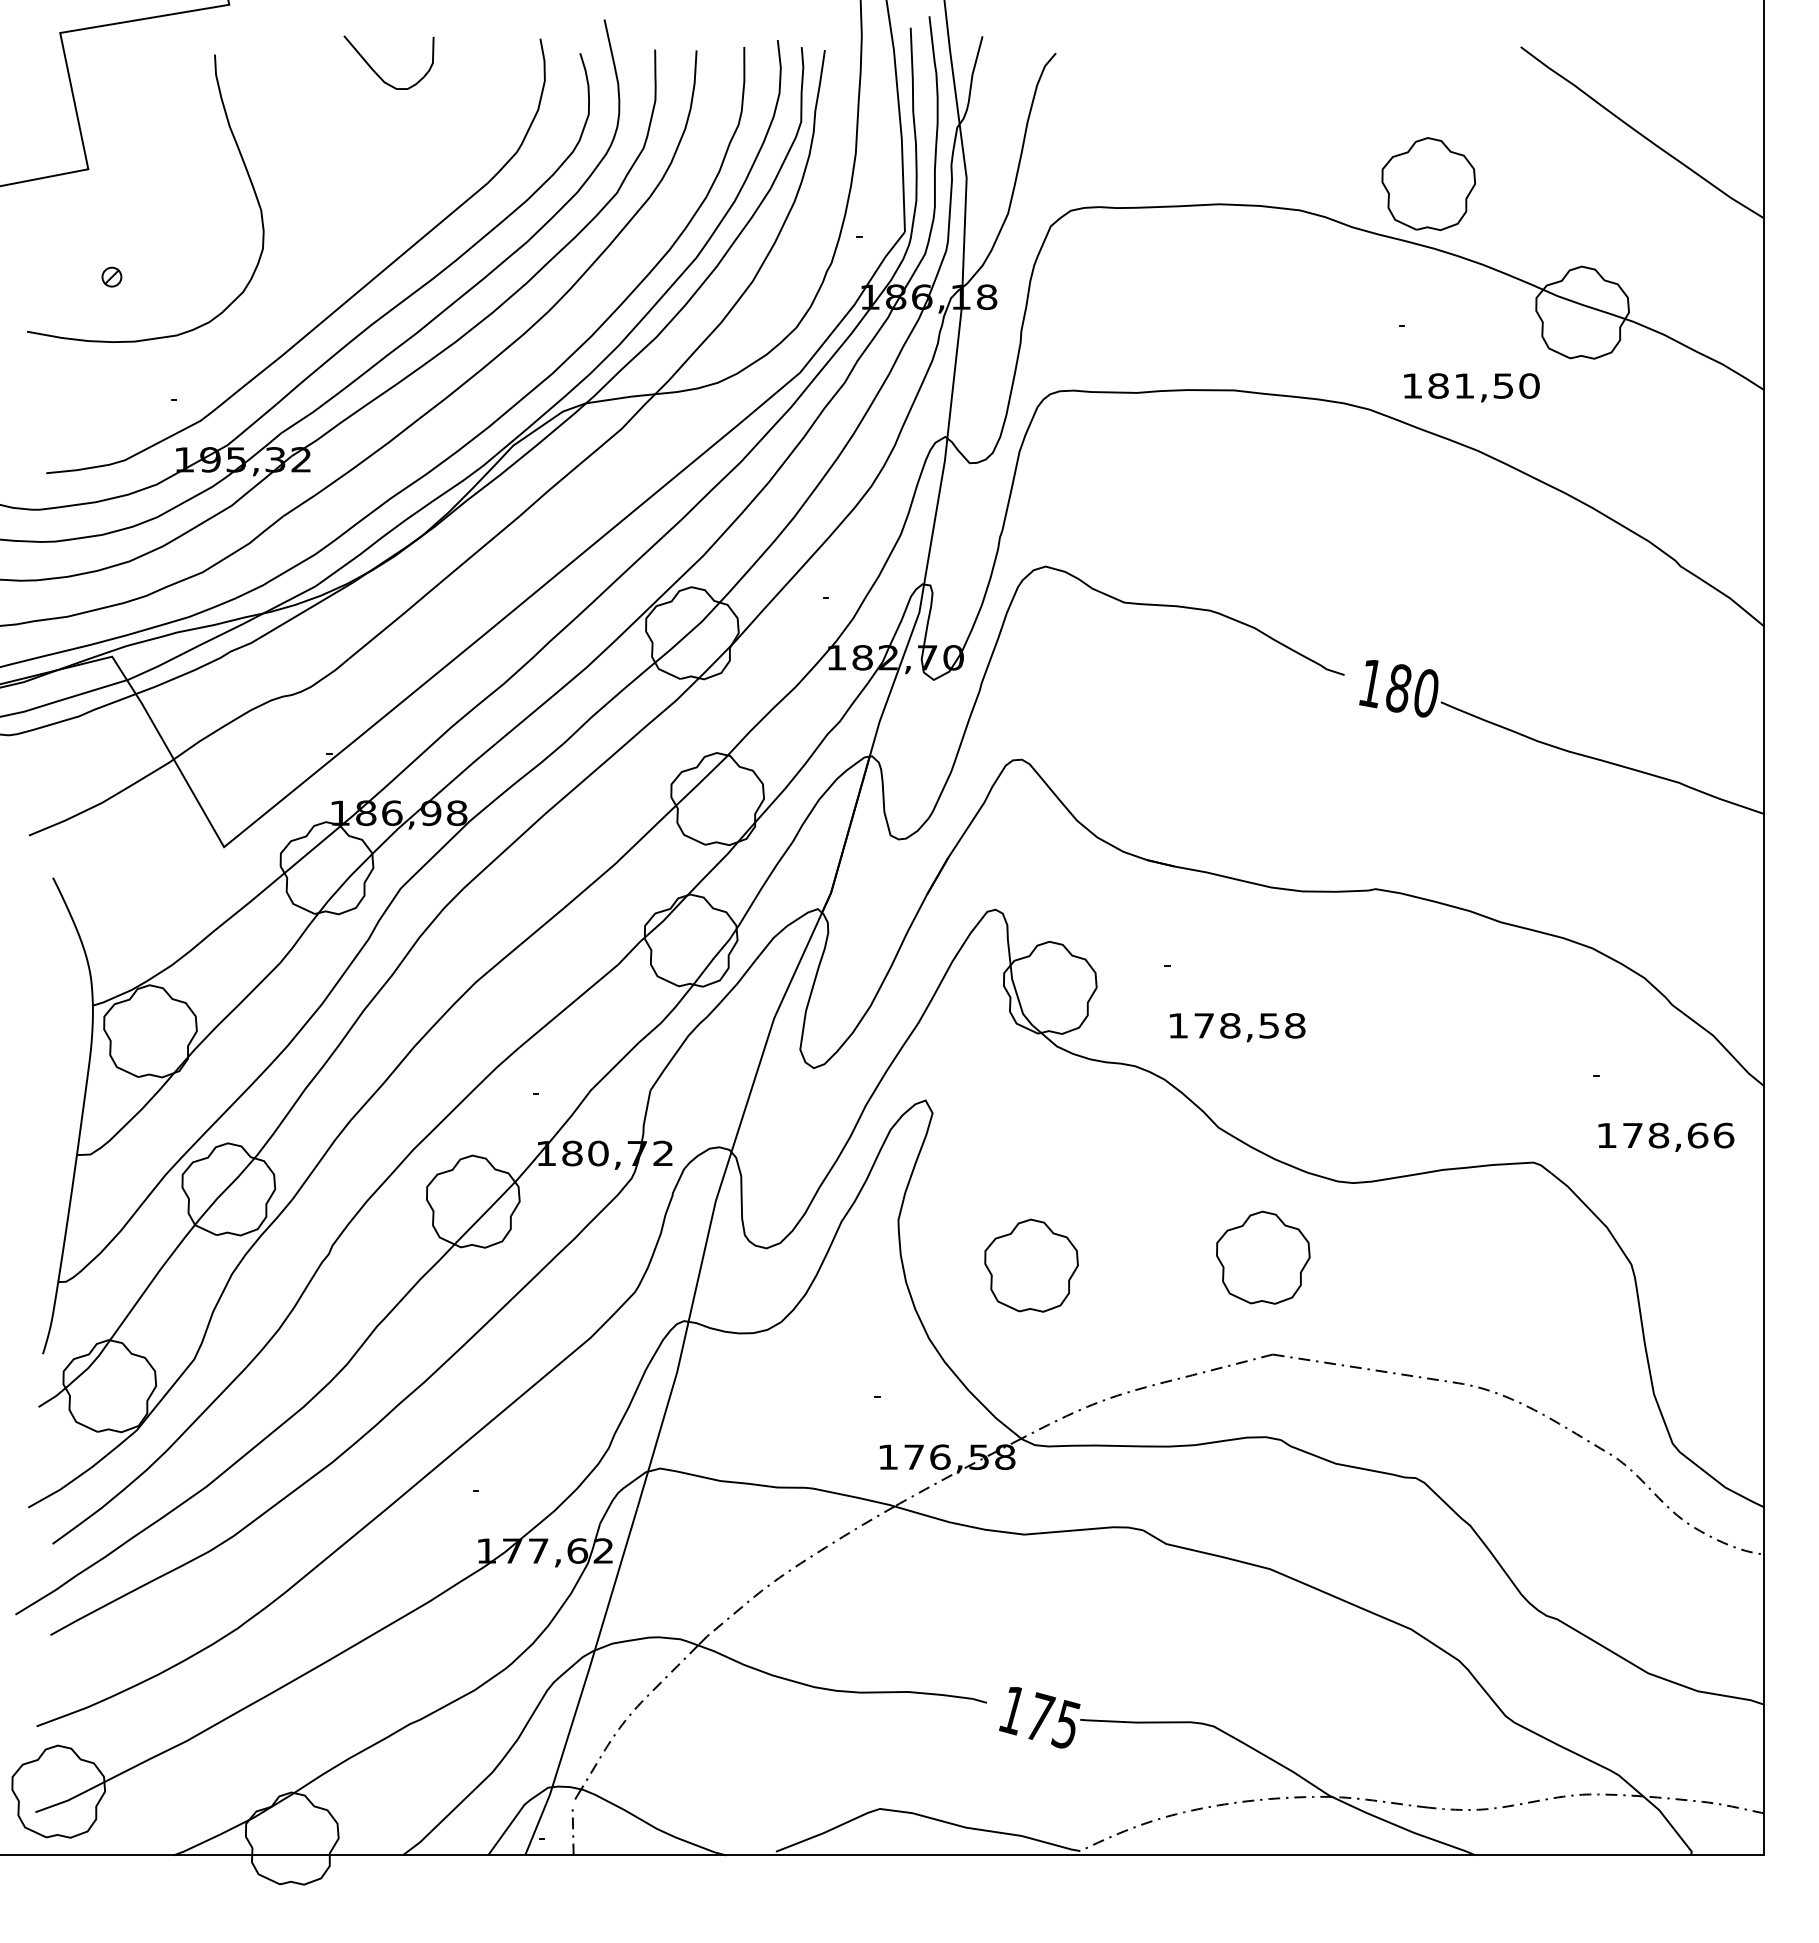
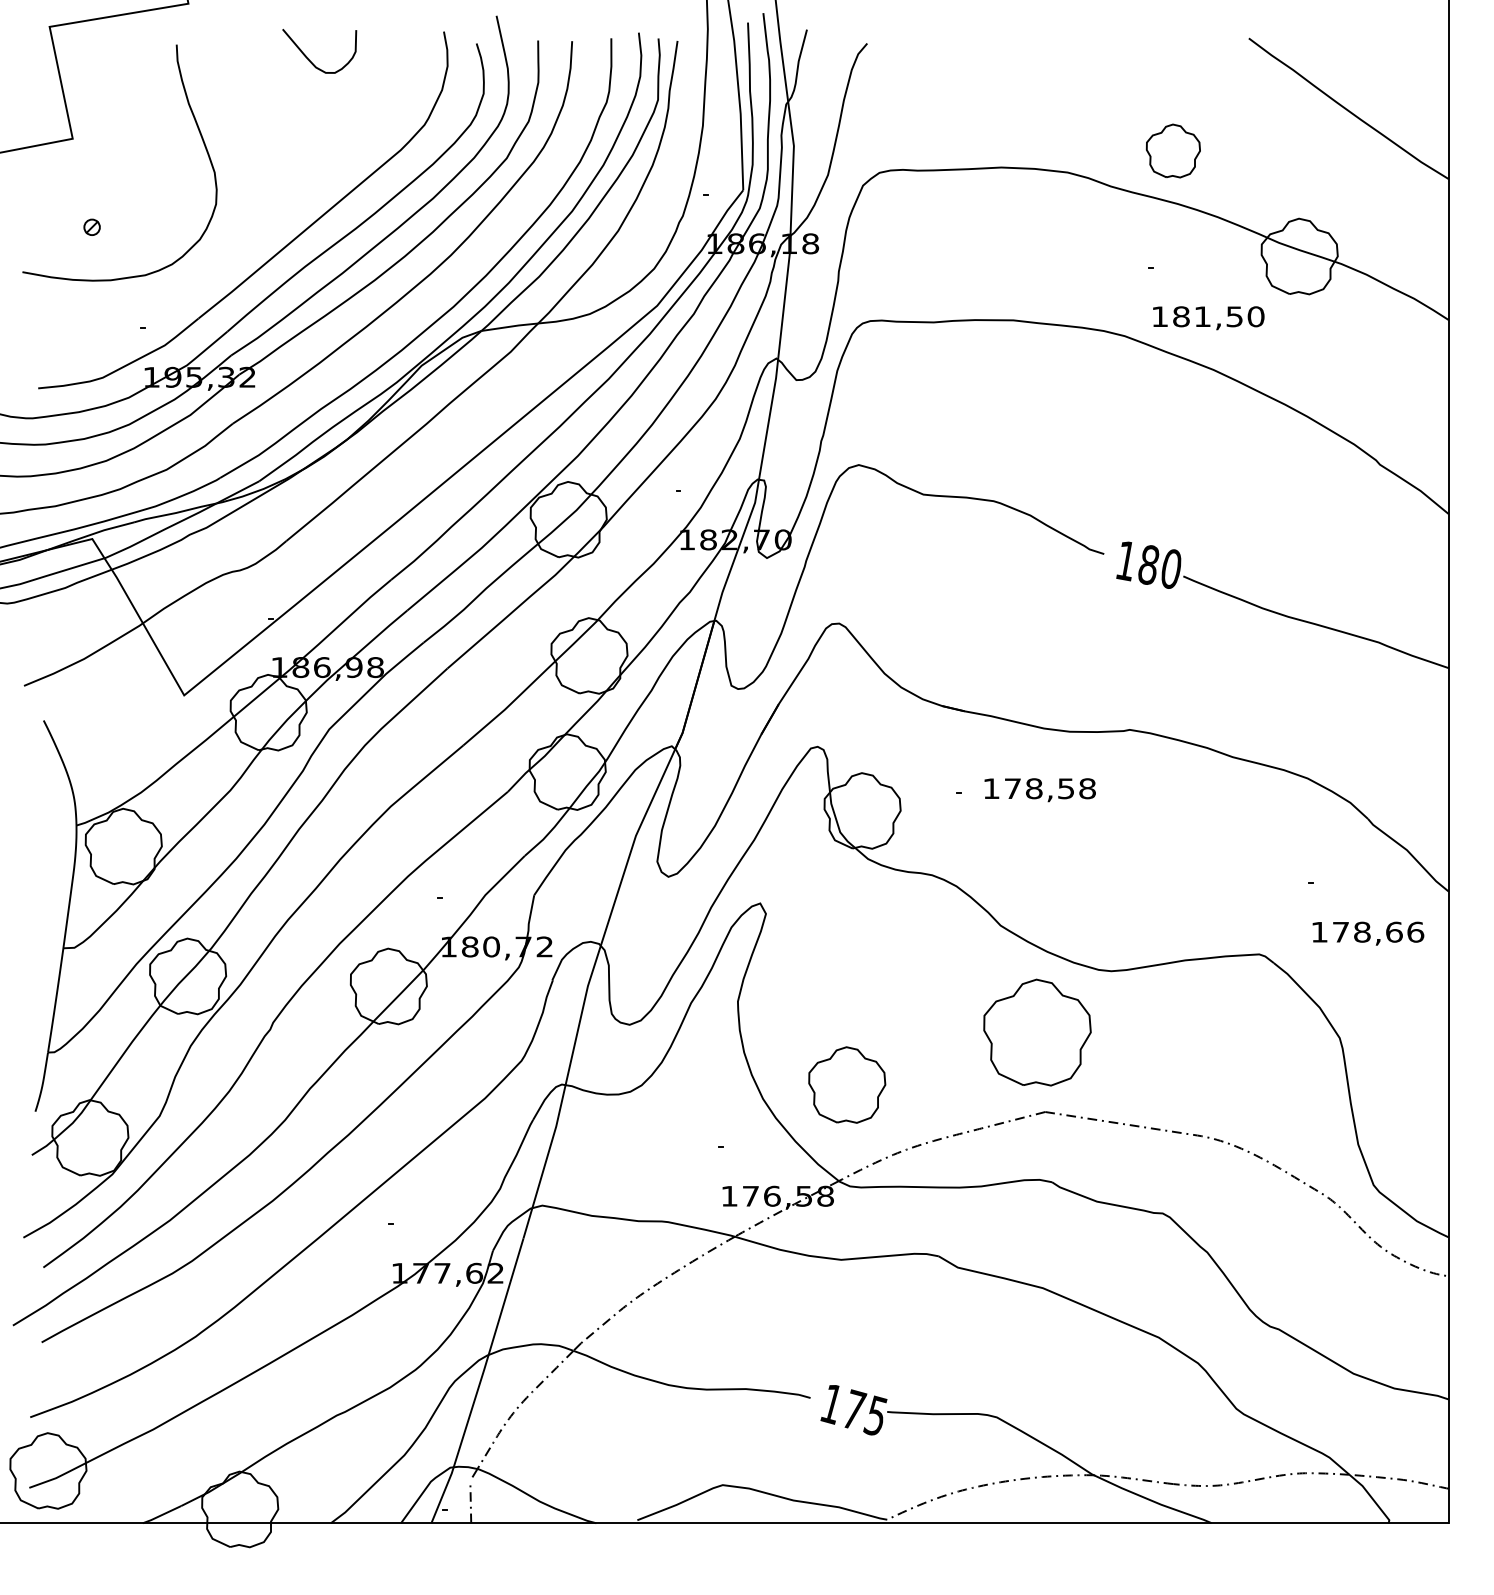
part: (1428, 184) -> (1173, 151), size x0.7
text: (1237, 1027) -> (1040, 790), moved
part: (1263, 1257) -> (1037, 1032), size x1.4
part: (1031, 1265) -> (847, 1084), moved

